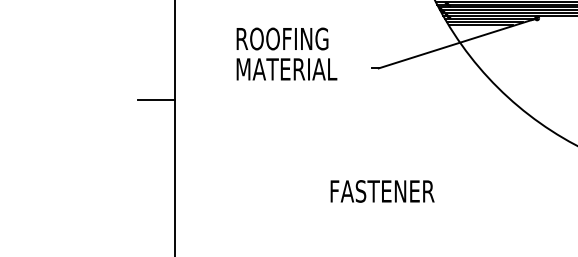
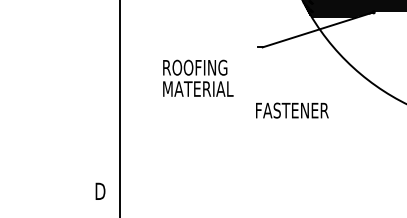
text: (287, 52) -> (198, 77), moved
line: (157, 99) -> (107, 69), removed
text: (382, 191) -> (292, 110), moved

